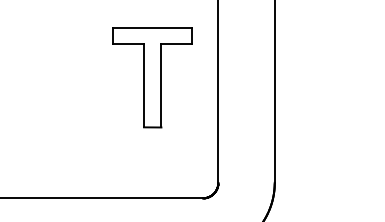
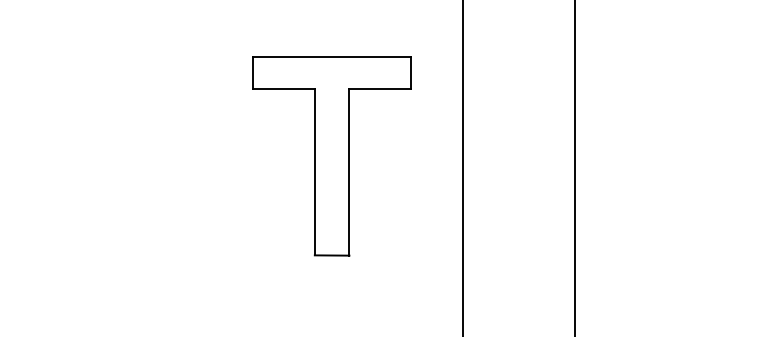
part: (152, 77) -> (331, 155), moved

